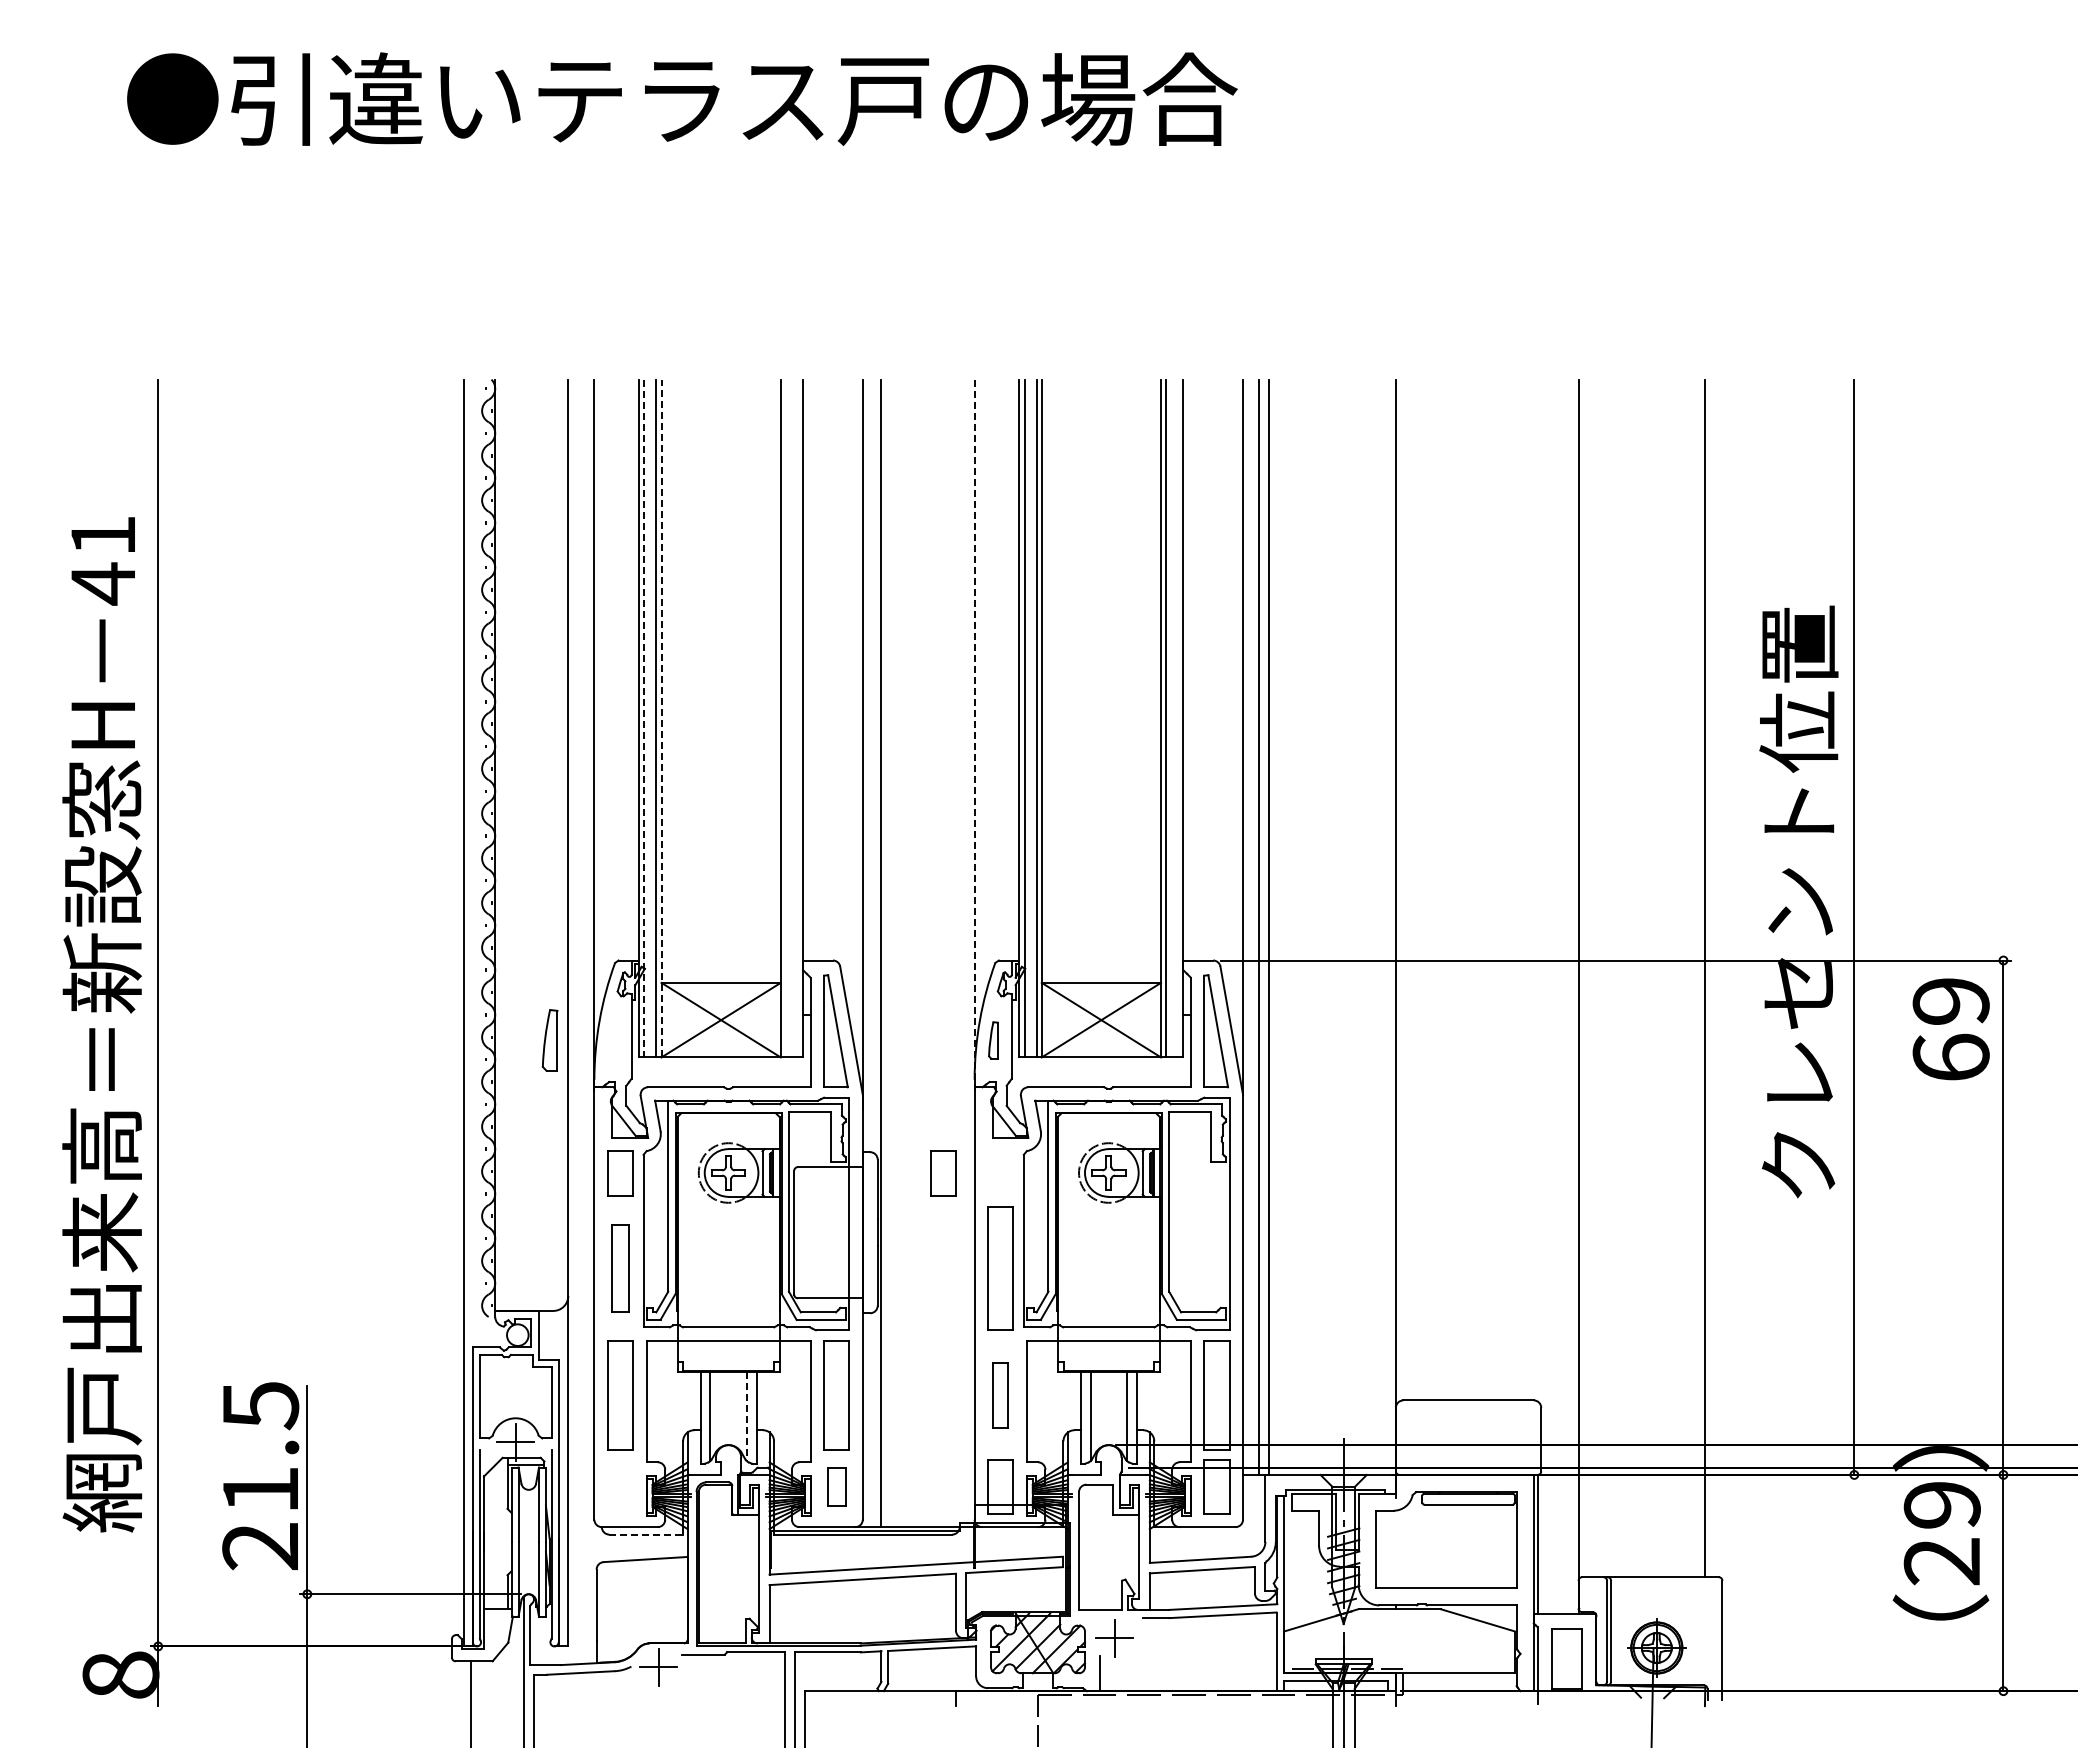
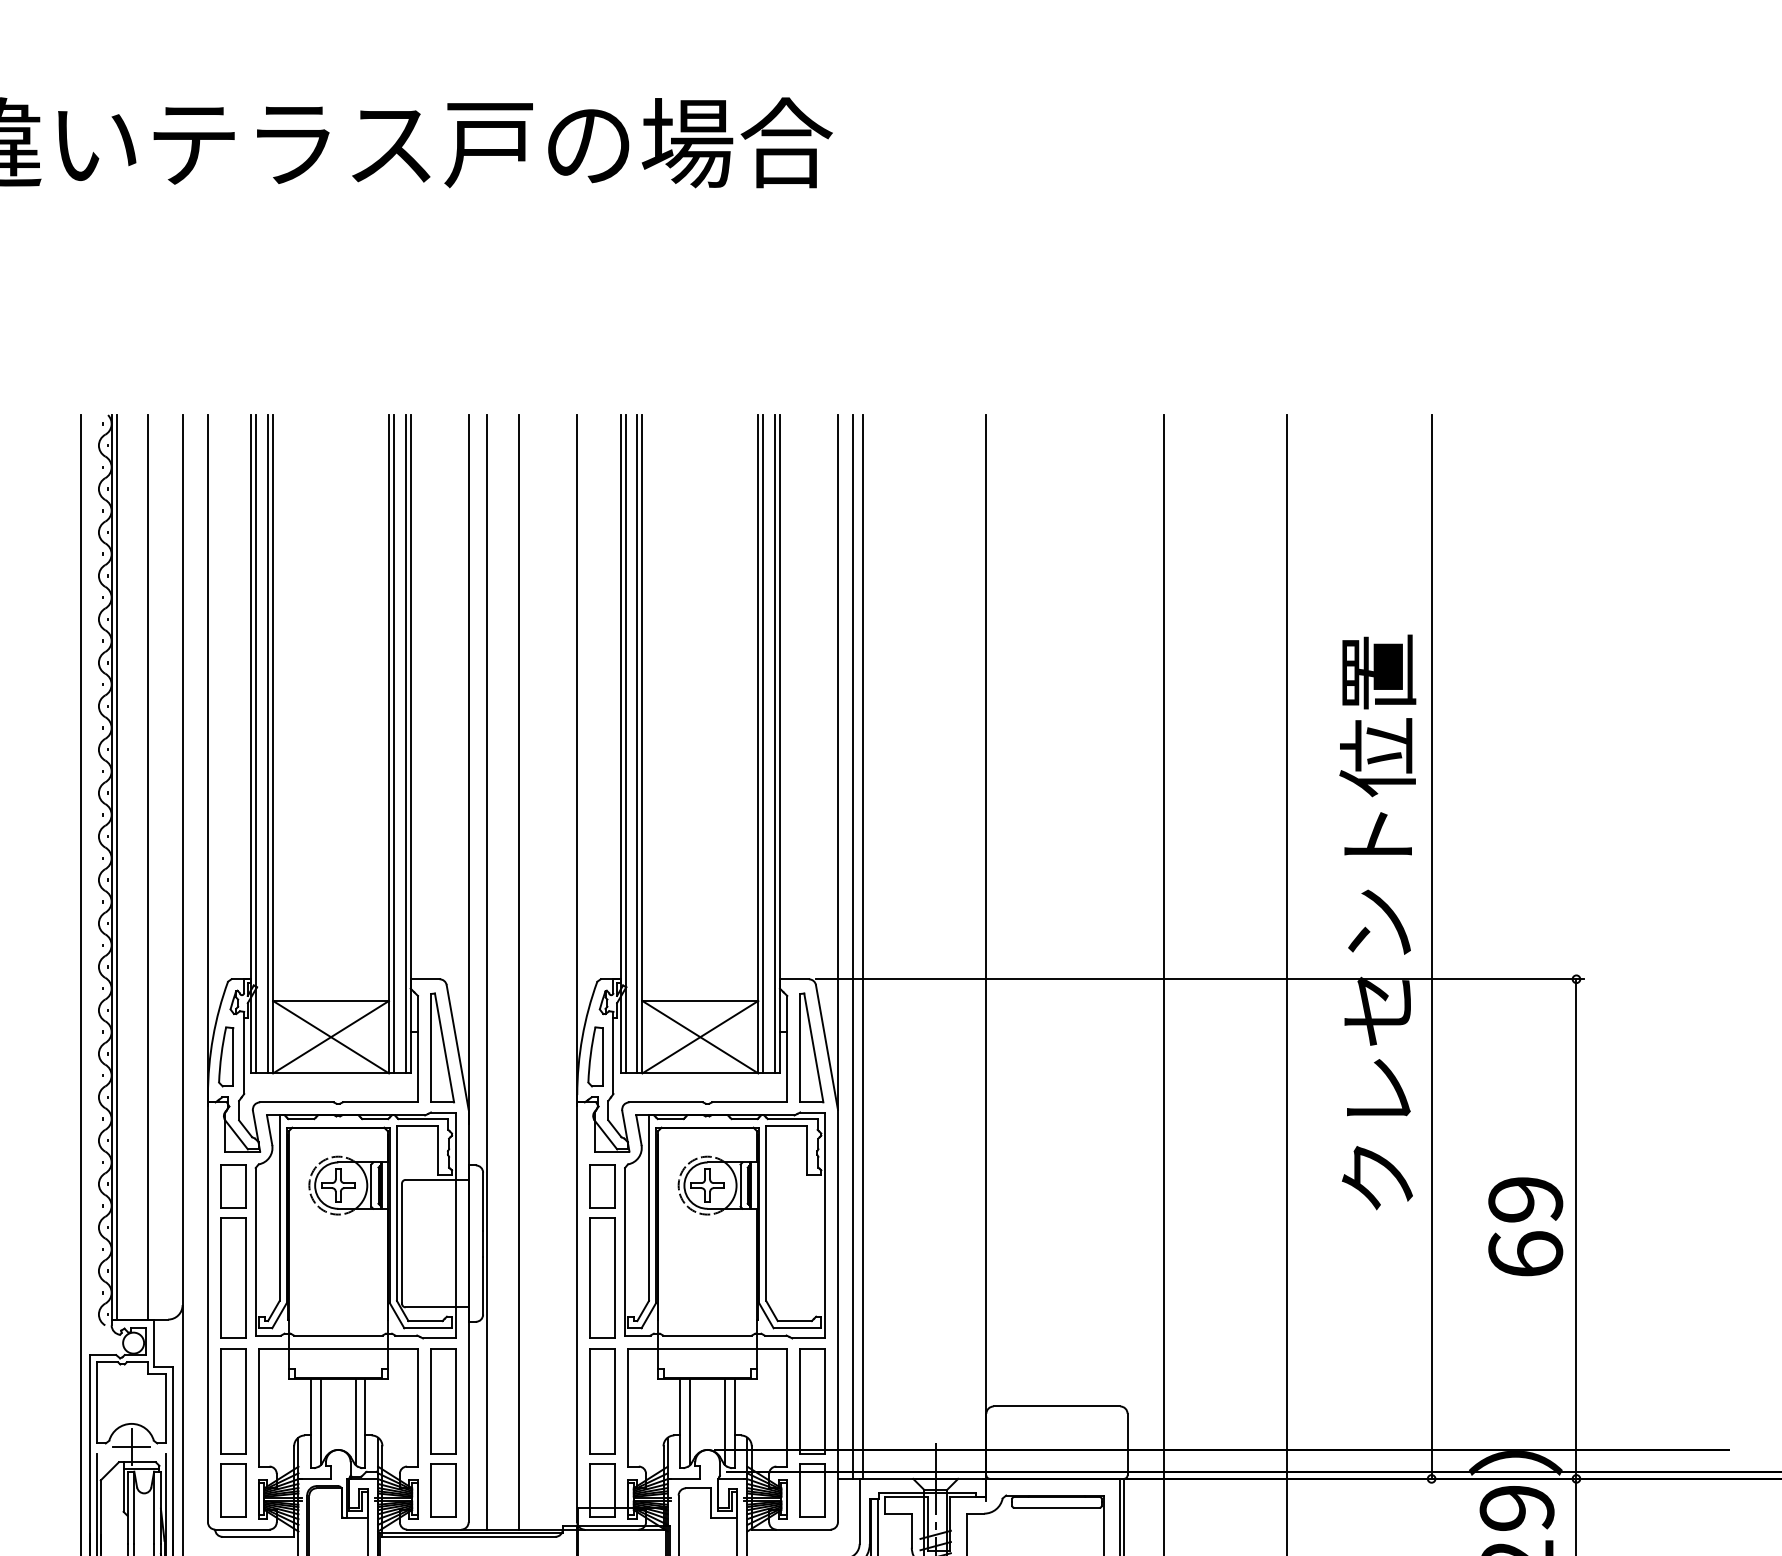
line: (644, 718) -> (256, 744), dashed -> solid
line: (661, 718) -> (273, 744), dashed -> solid
line: (786, 718) -> (394, 744), added
line: (797, 718) -> (405, 744), added
line: (1178, 718) -> (775, 744), added
line: (974, 735) -> (577, 760), dashed -> solid
line: (501, 844) -> (117, 866), added
line: (532, 844) -> (147, 866), added
line: (914, 953) -> (518, 972), added
text: (1950, 1029) -> (1525, 1226), moved
part: (549, 1040) -> (225, 1056), moved
part: (993, 1040) -> (595, 1056), size x1.67
part: (943, 1173) -> (602, 1186), moved
part: (620, 1268) -> (233, 1278), size x1.43
part: (1000, 1395) -> (602, 1401), size x1.67
line: (746, 1416) -> (355, 1422), dashed -> solid
part: (620, 1486) -> (233, 1490), added
part: (836, 1486) -> (443, 1490), size x1.43
line: (646, 1534) -> (258, 1536), dashed -> solid

